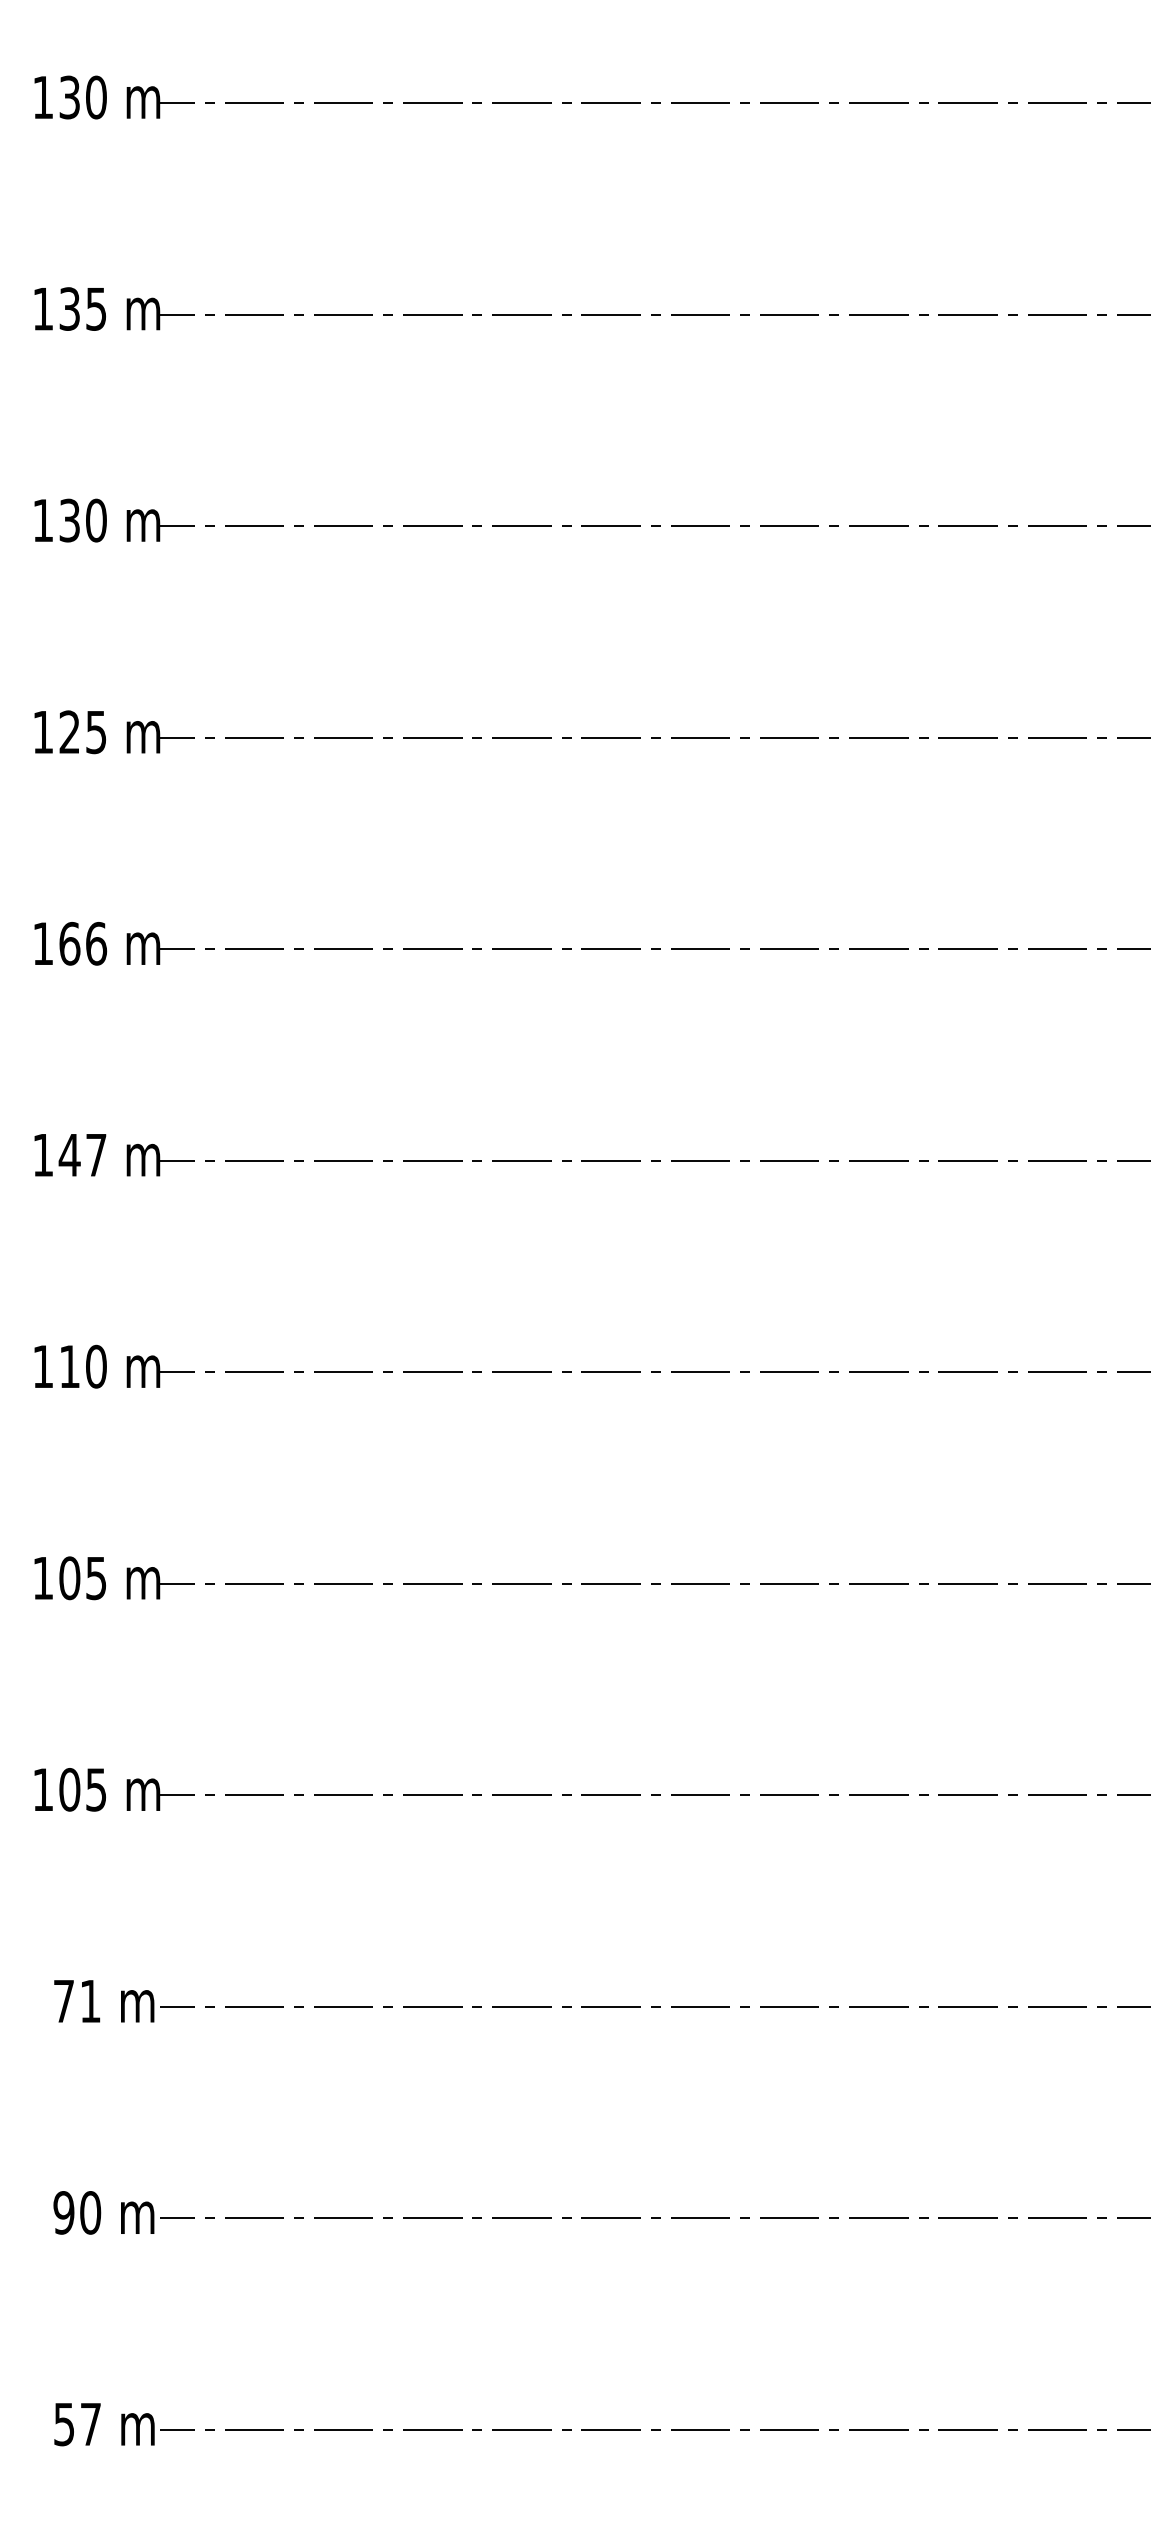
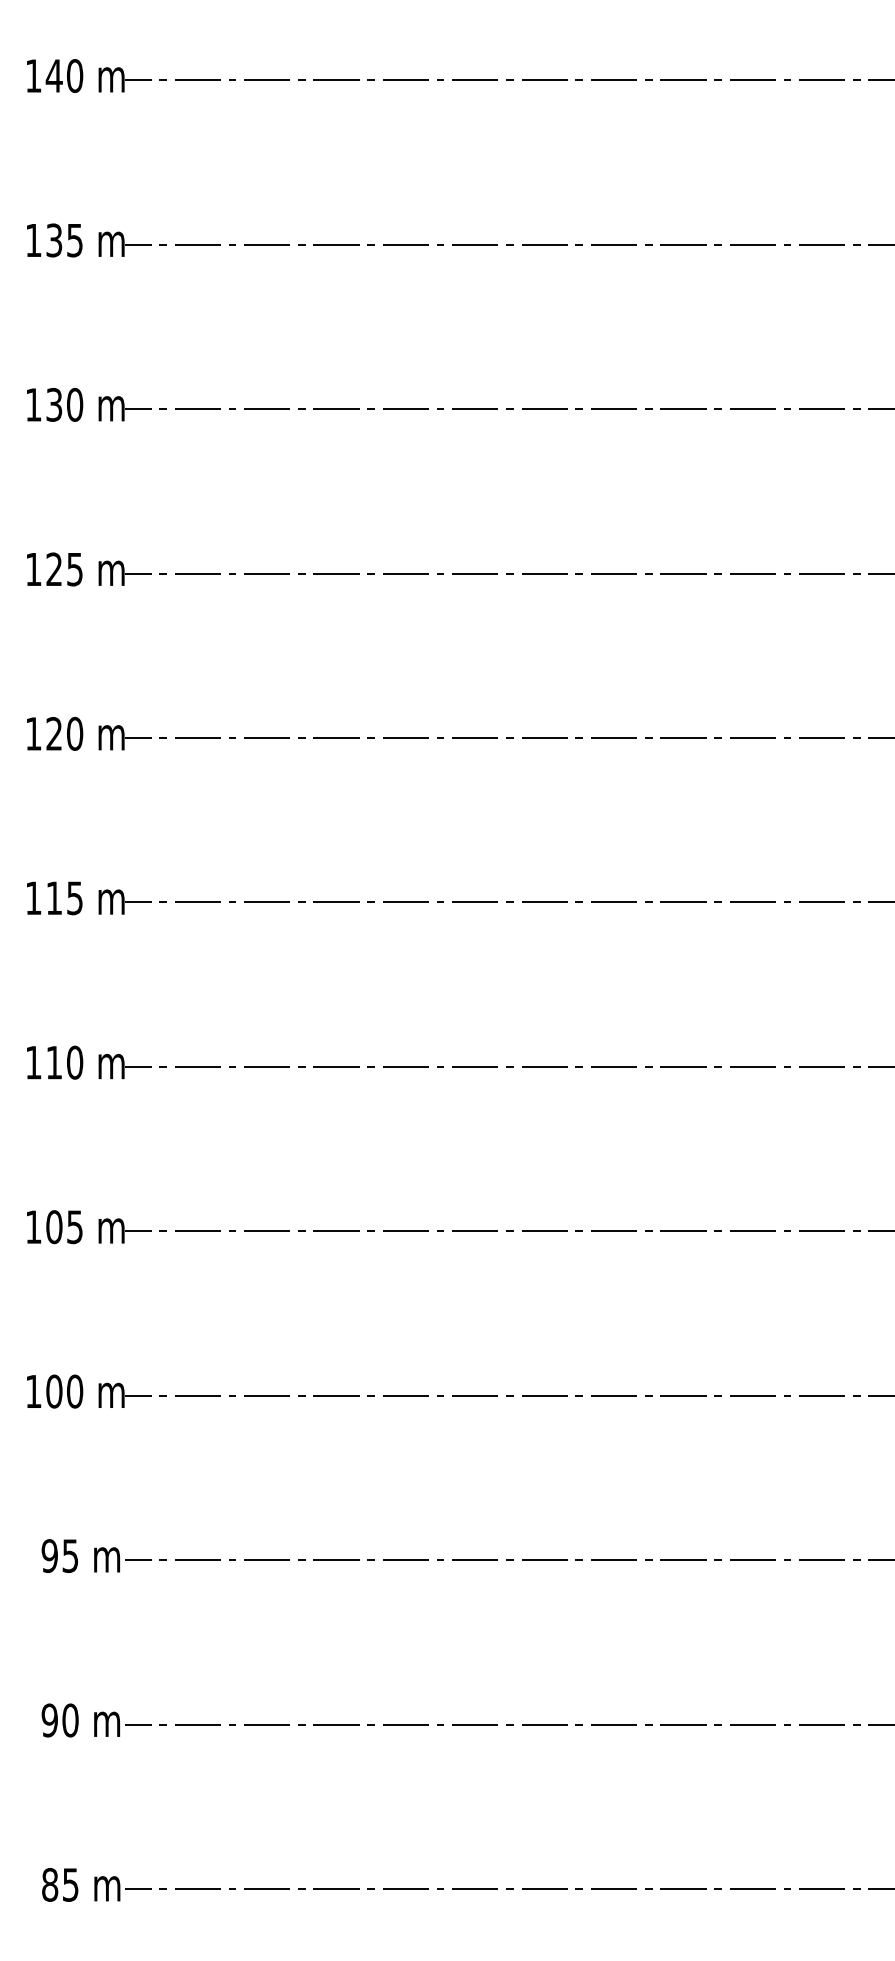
text: (69, 97) -> (54, 75), 130 -> 140
text: (83, 943) -> (65, 733), 166 -> 120
text: (82, 1155) -> (64, 898), 147 -> 115
text: (96, 1789) -> (75, 1391), 105 -> 100
text: (76, 2001) -> (59, 1556), 71 -> 95
text: (77, 2424) -> (60, 1885), 57 -> 85

